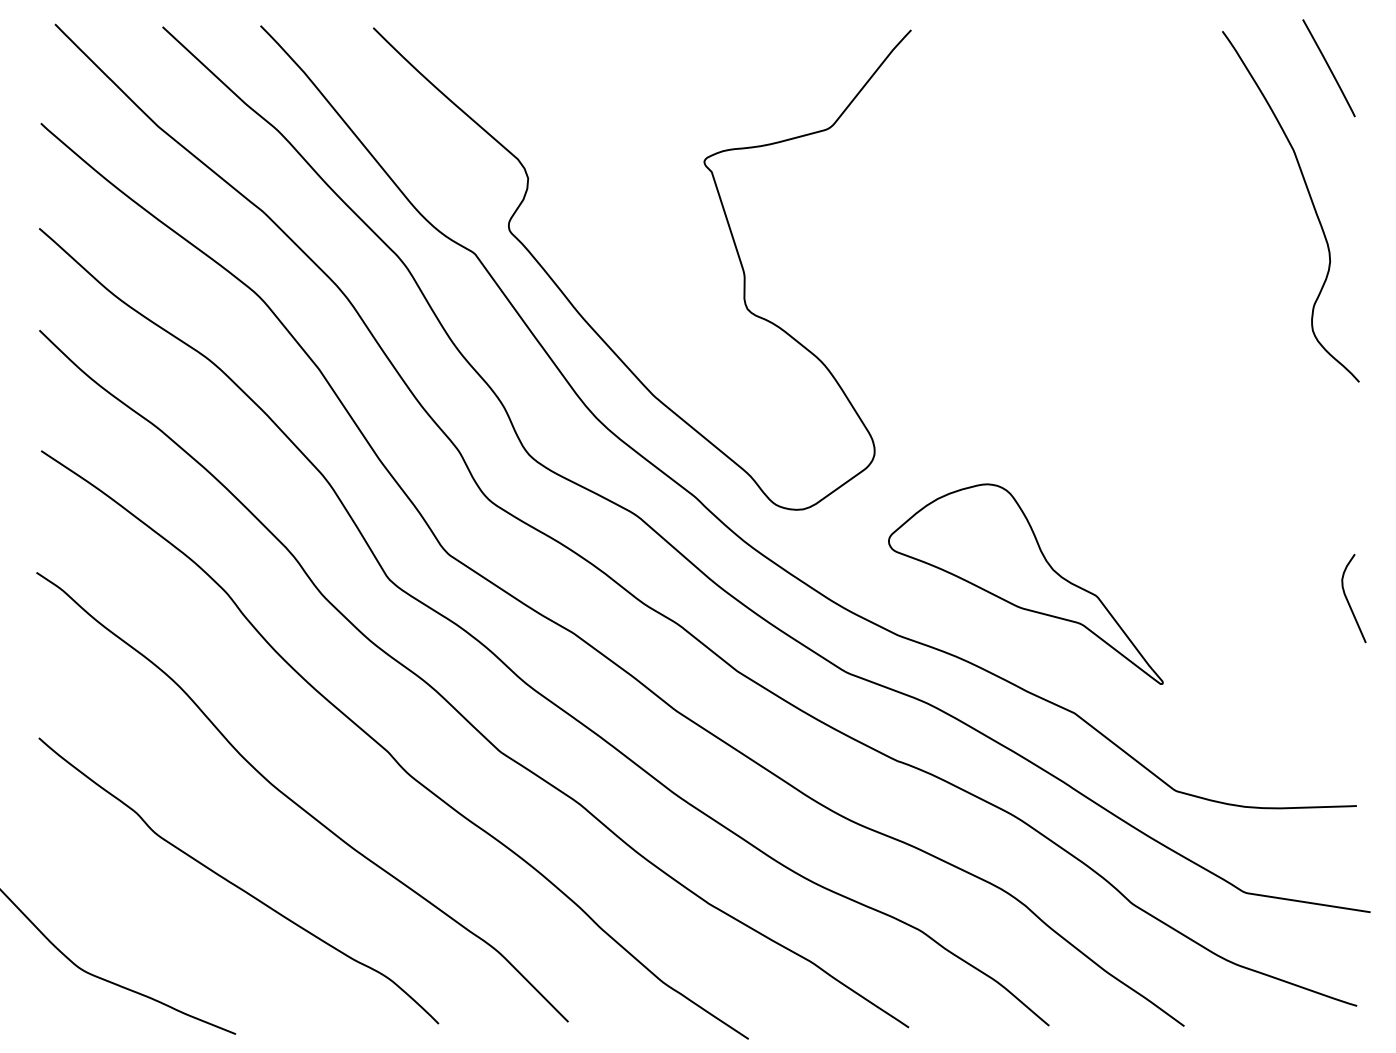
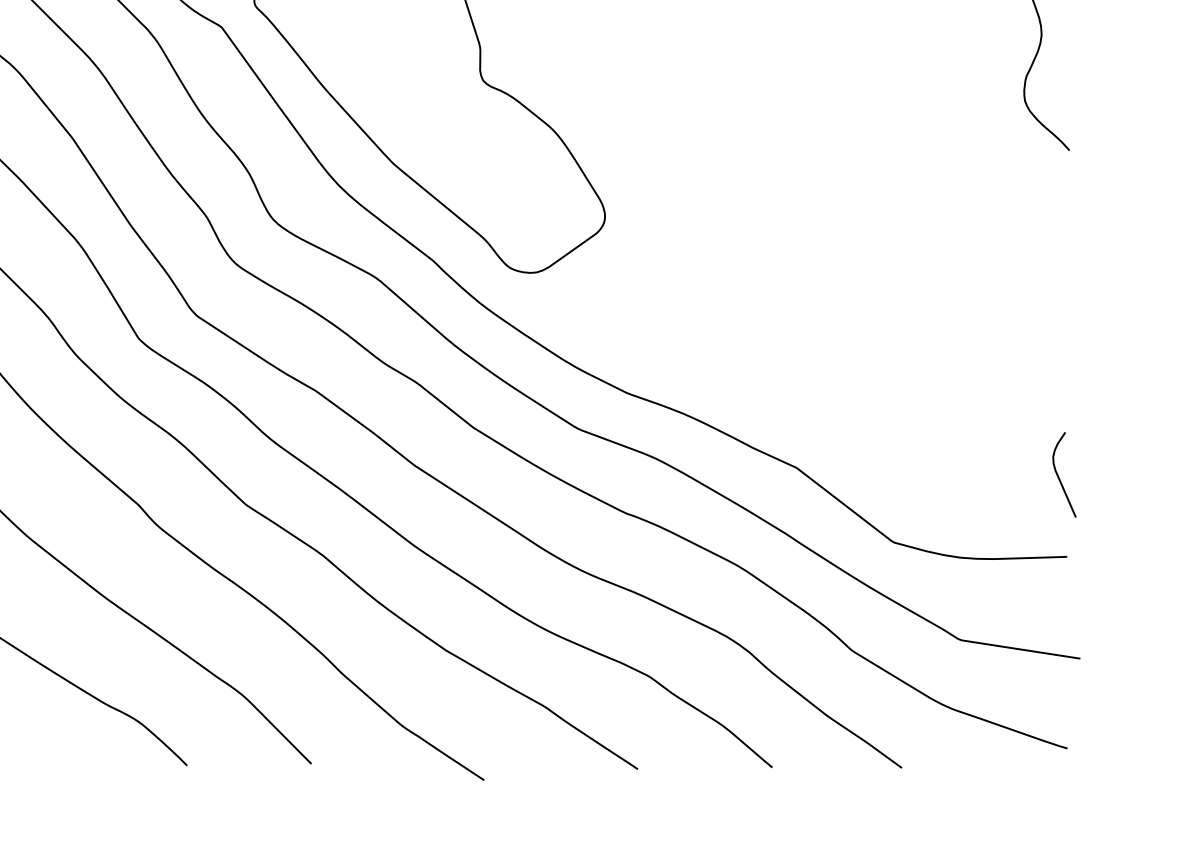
part: (1025, 583) -> (749, 343), removed
curve: (1348, 600) -> (1059, 476), moved

